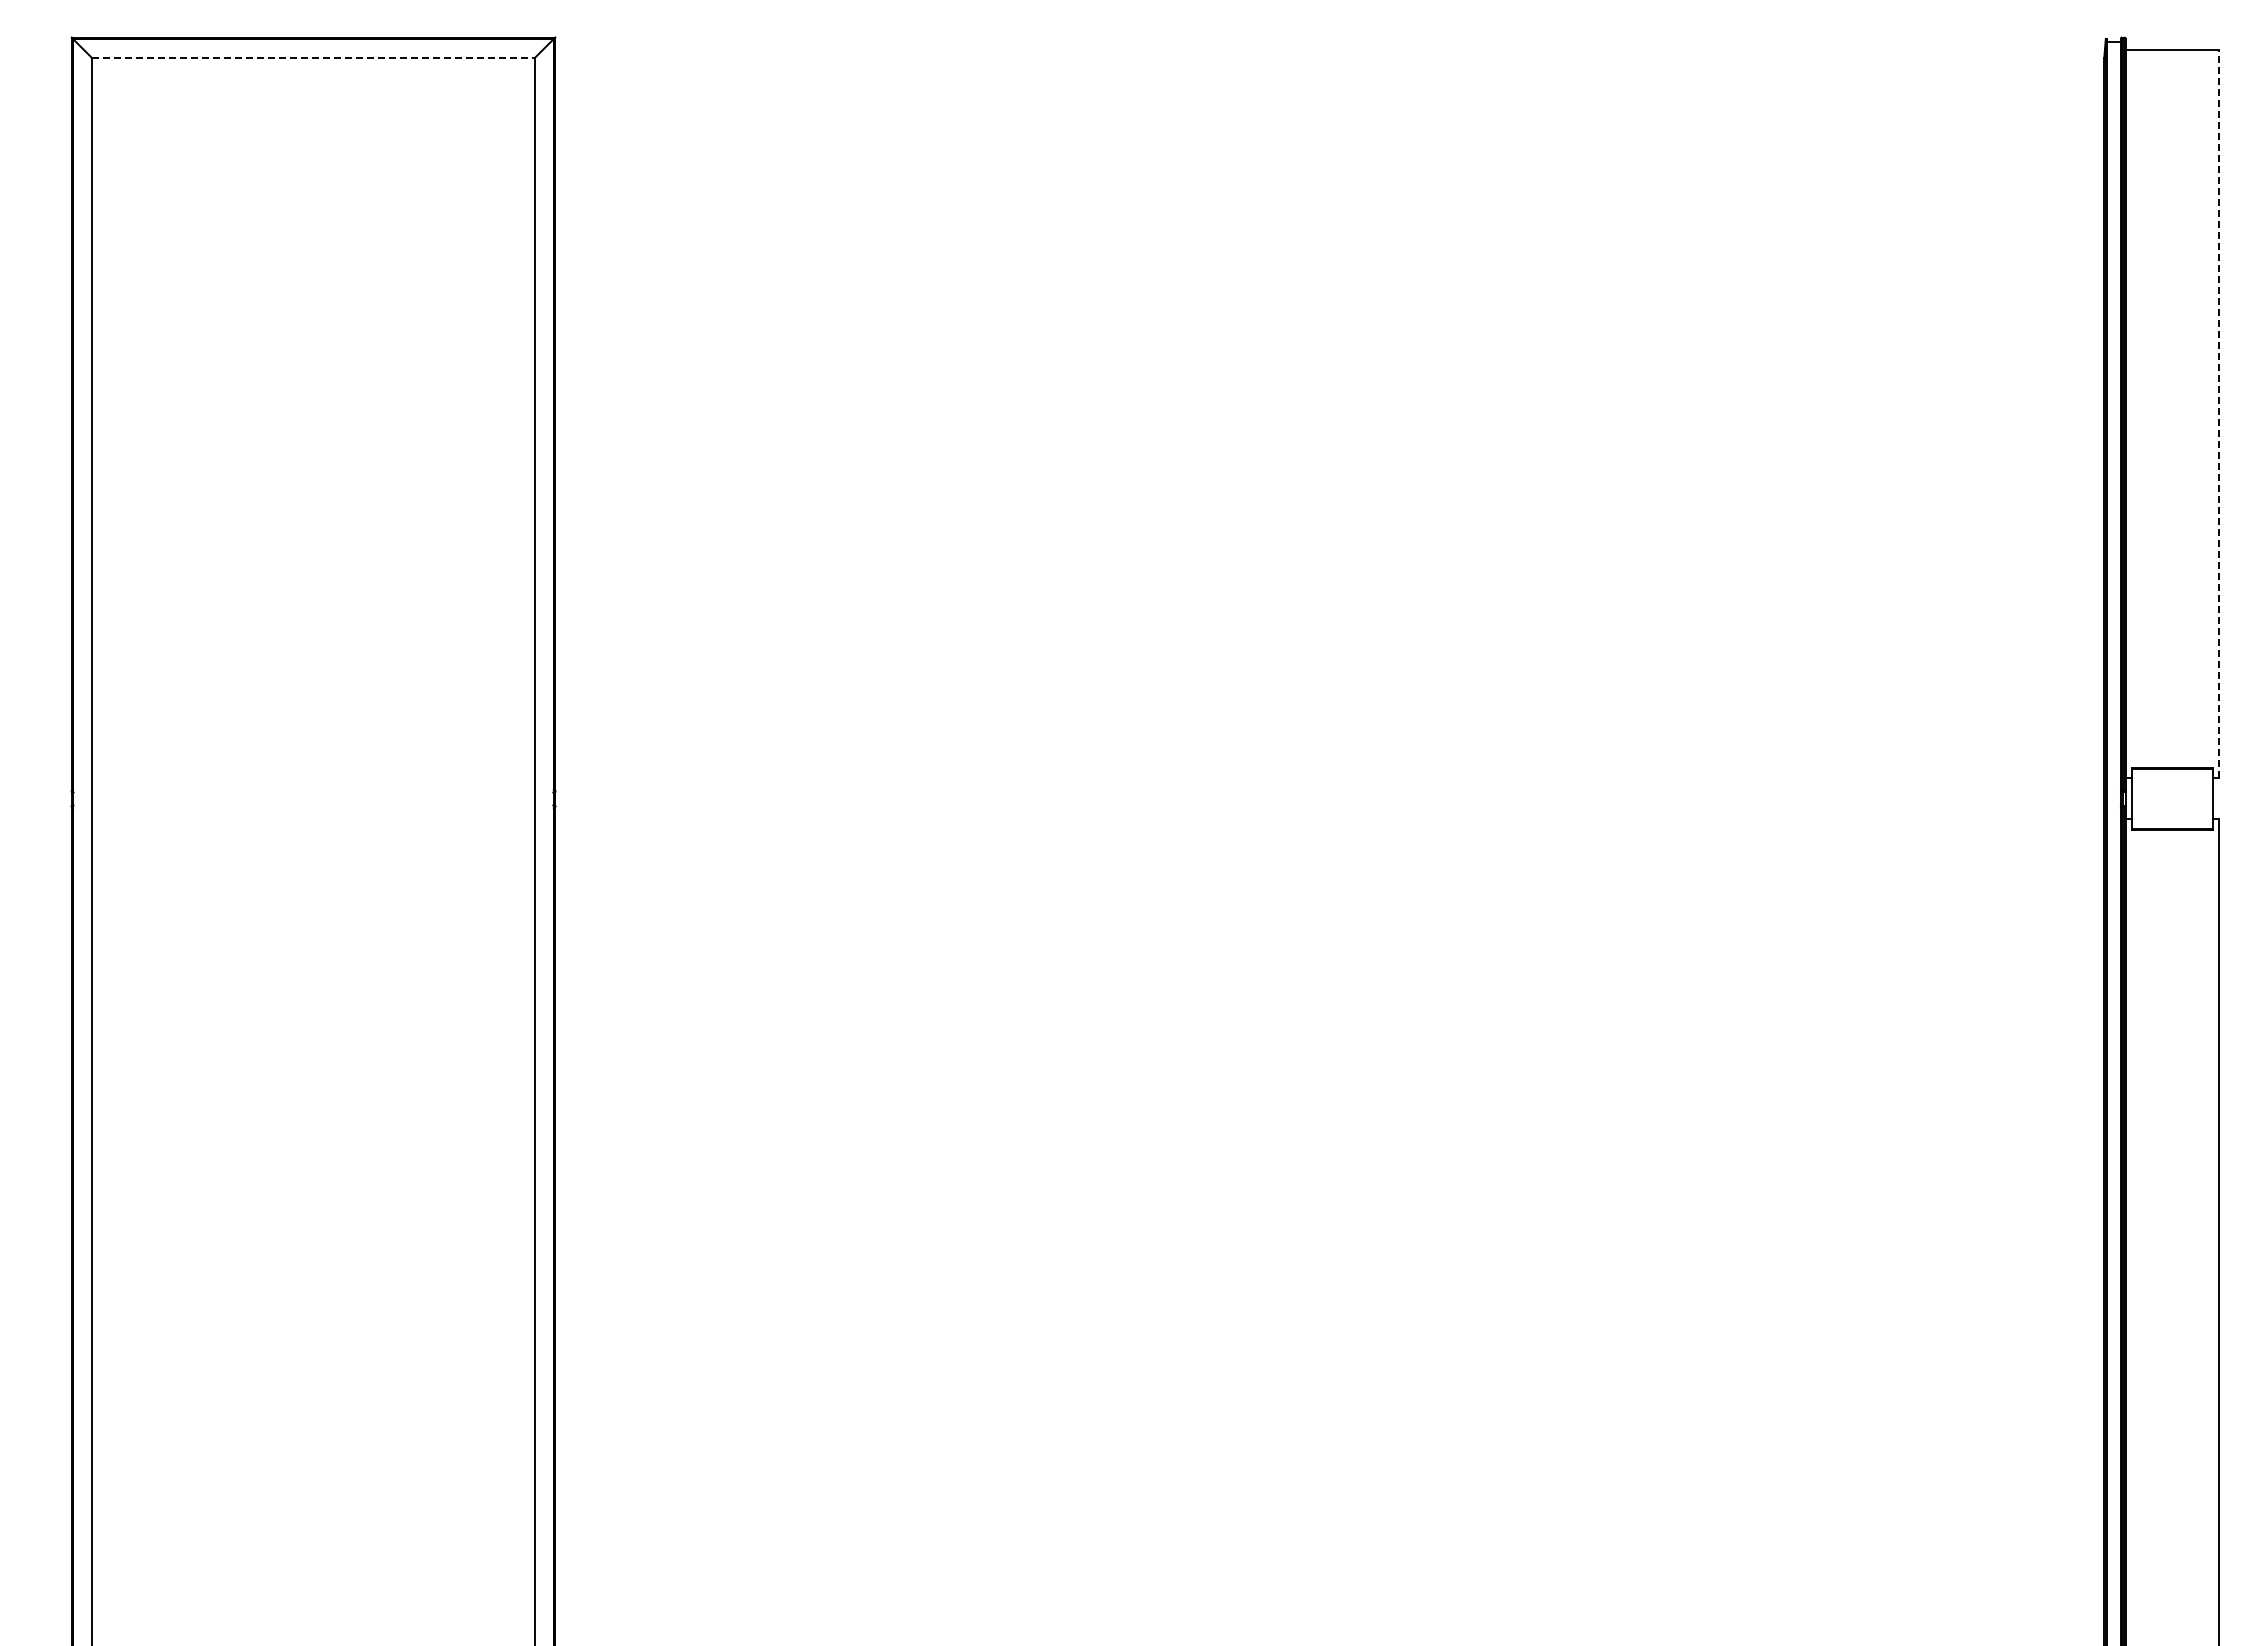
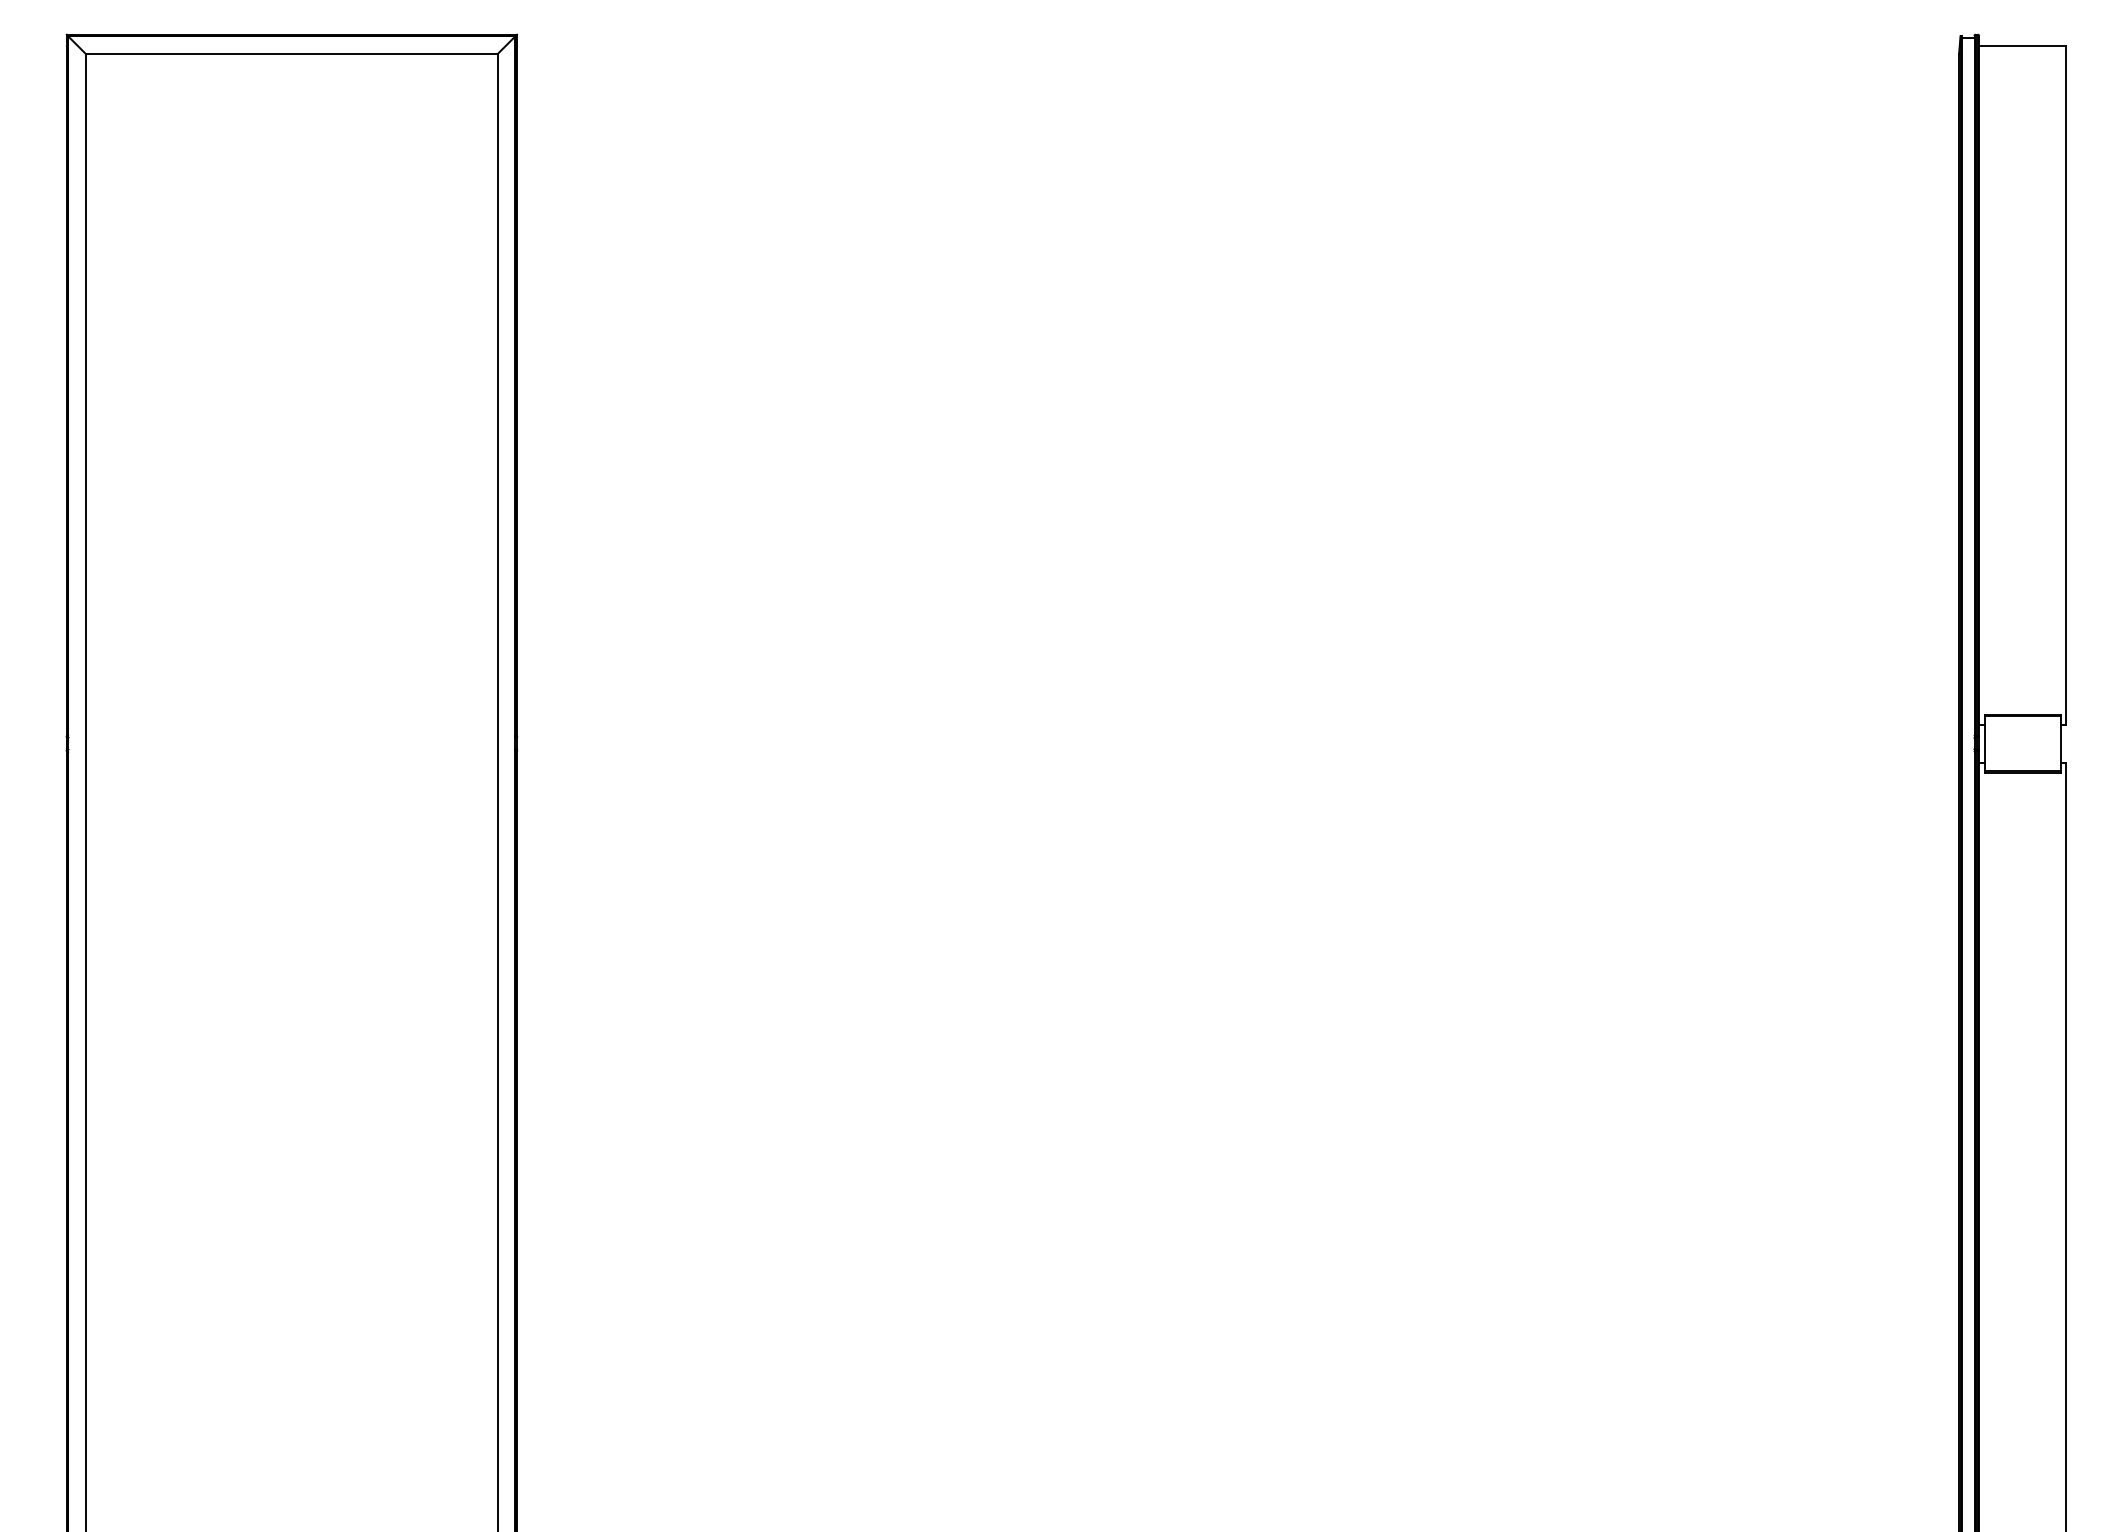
line: (313, 58) -> (291, 54), dashed -> solid
line: (2219, 413) -> (2066, 384), dashed -> solid

